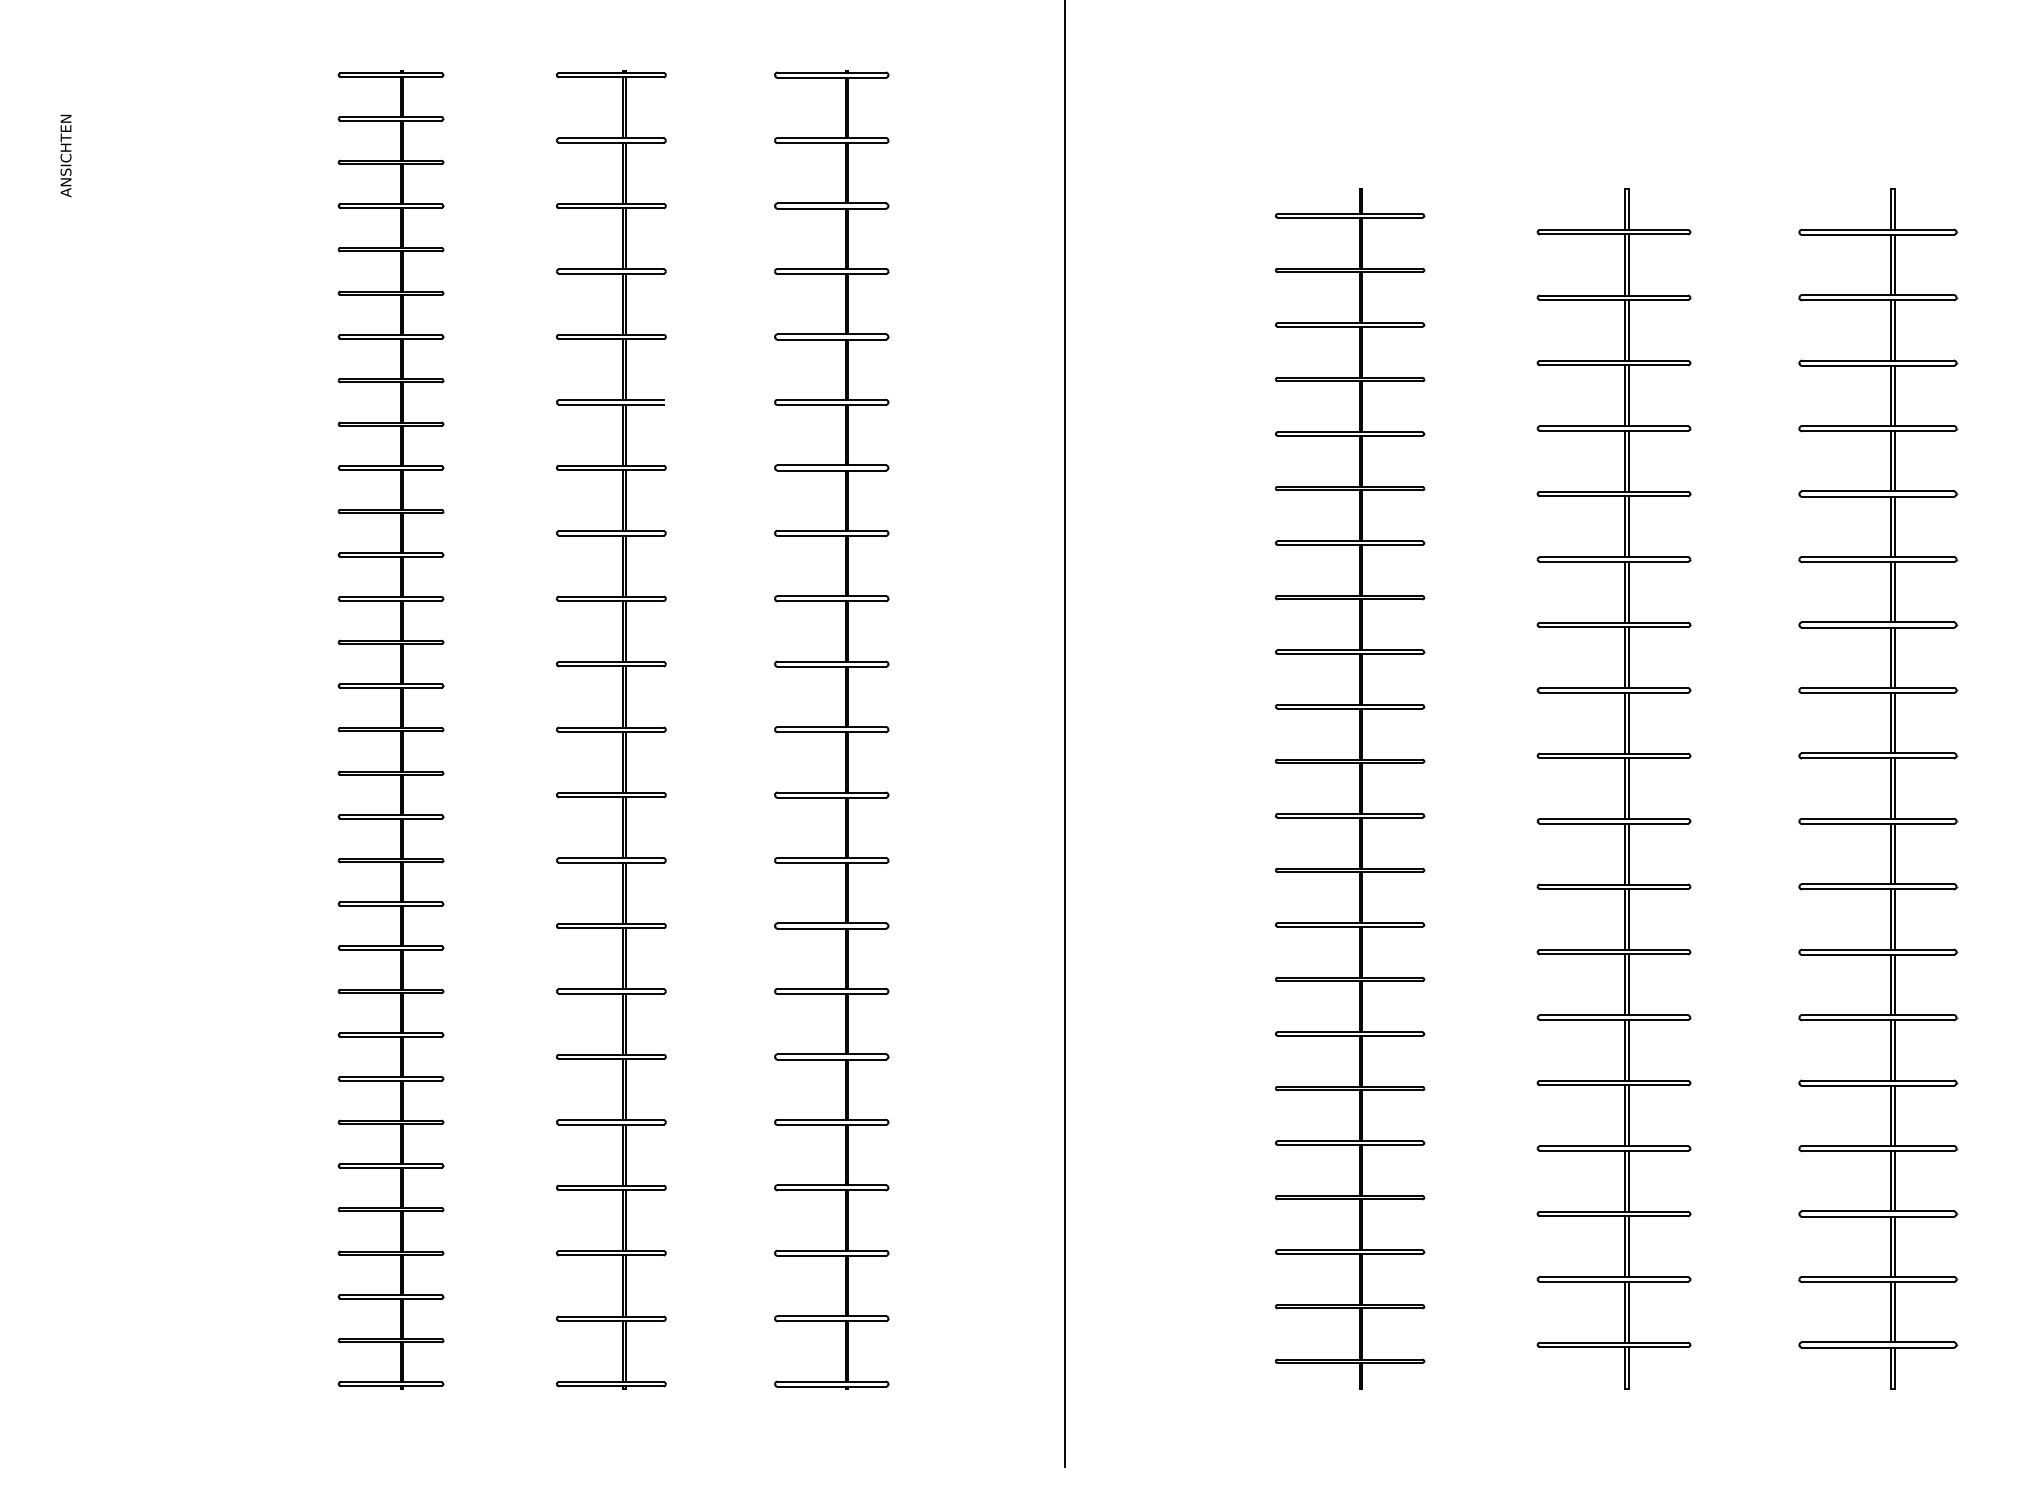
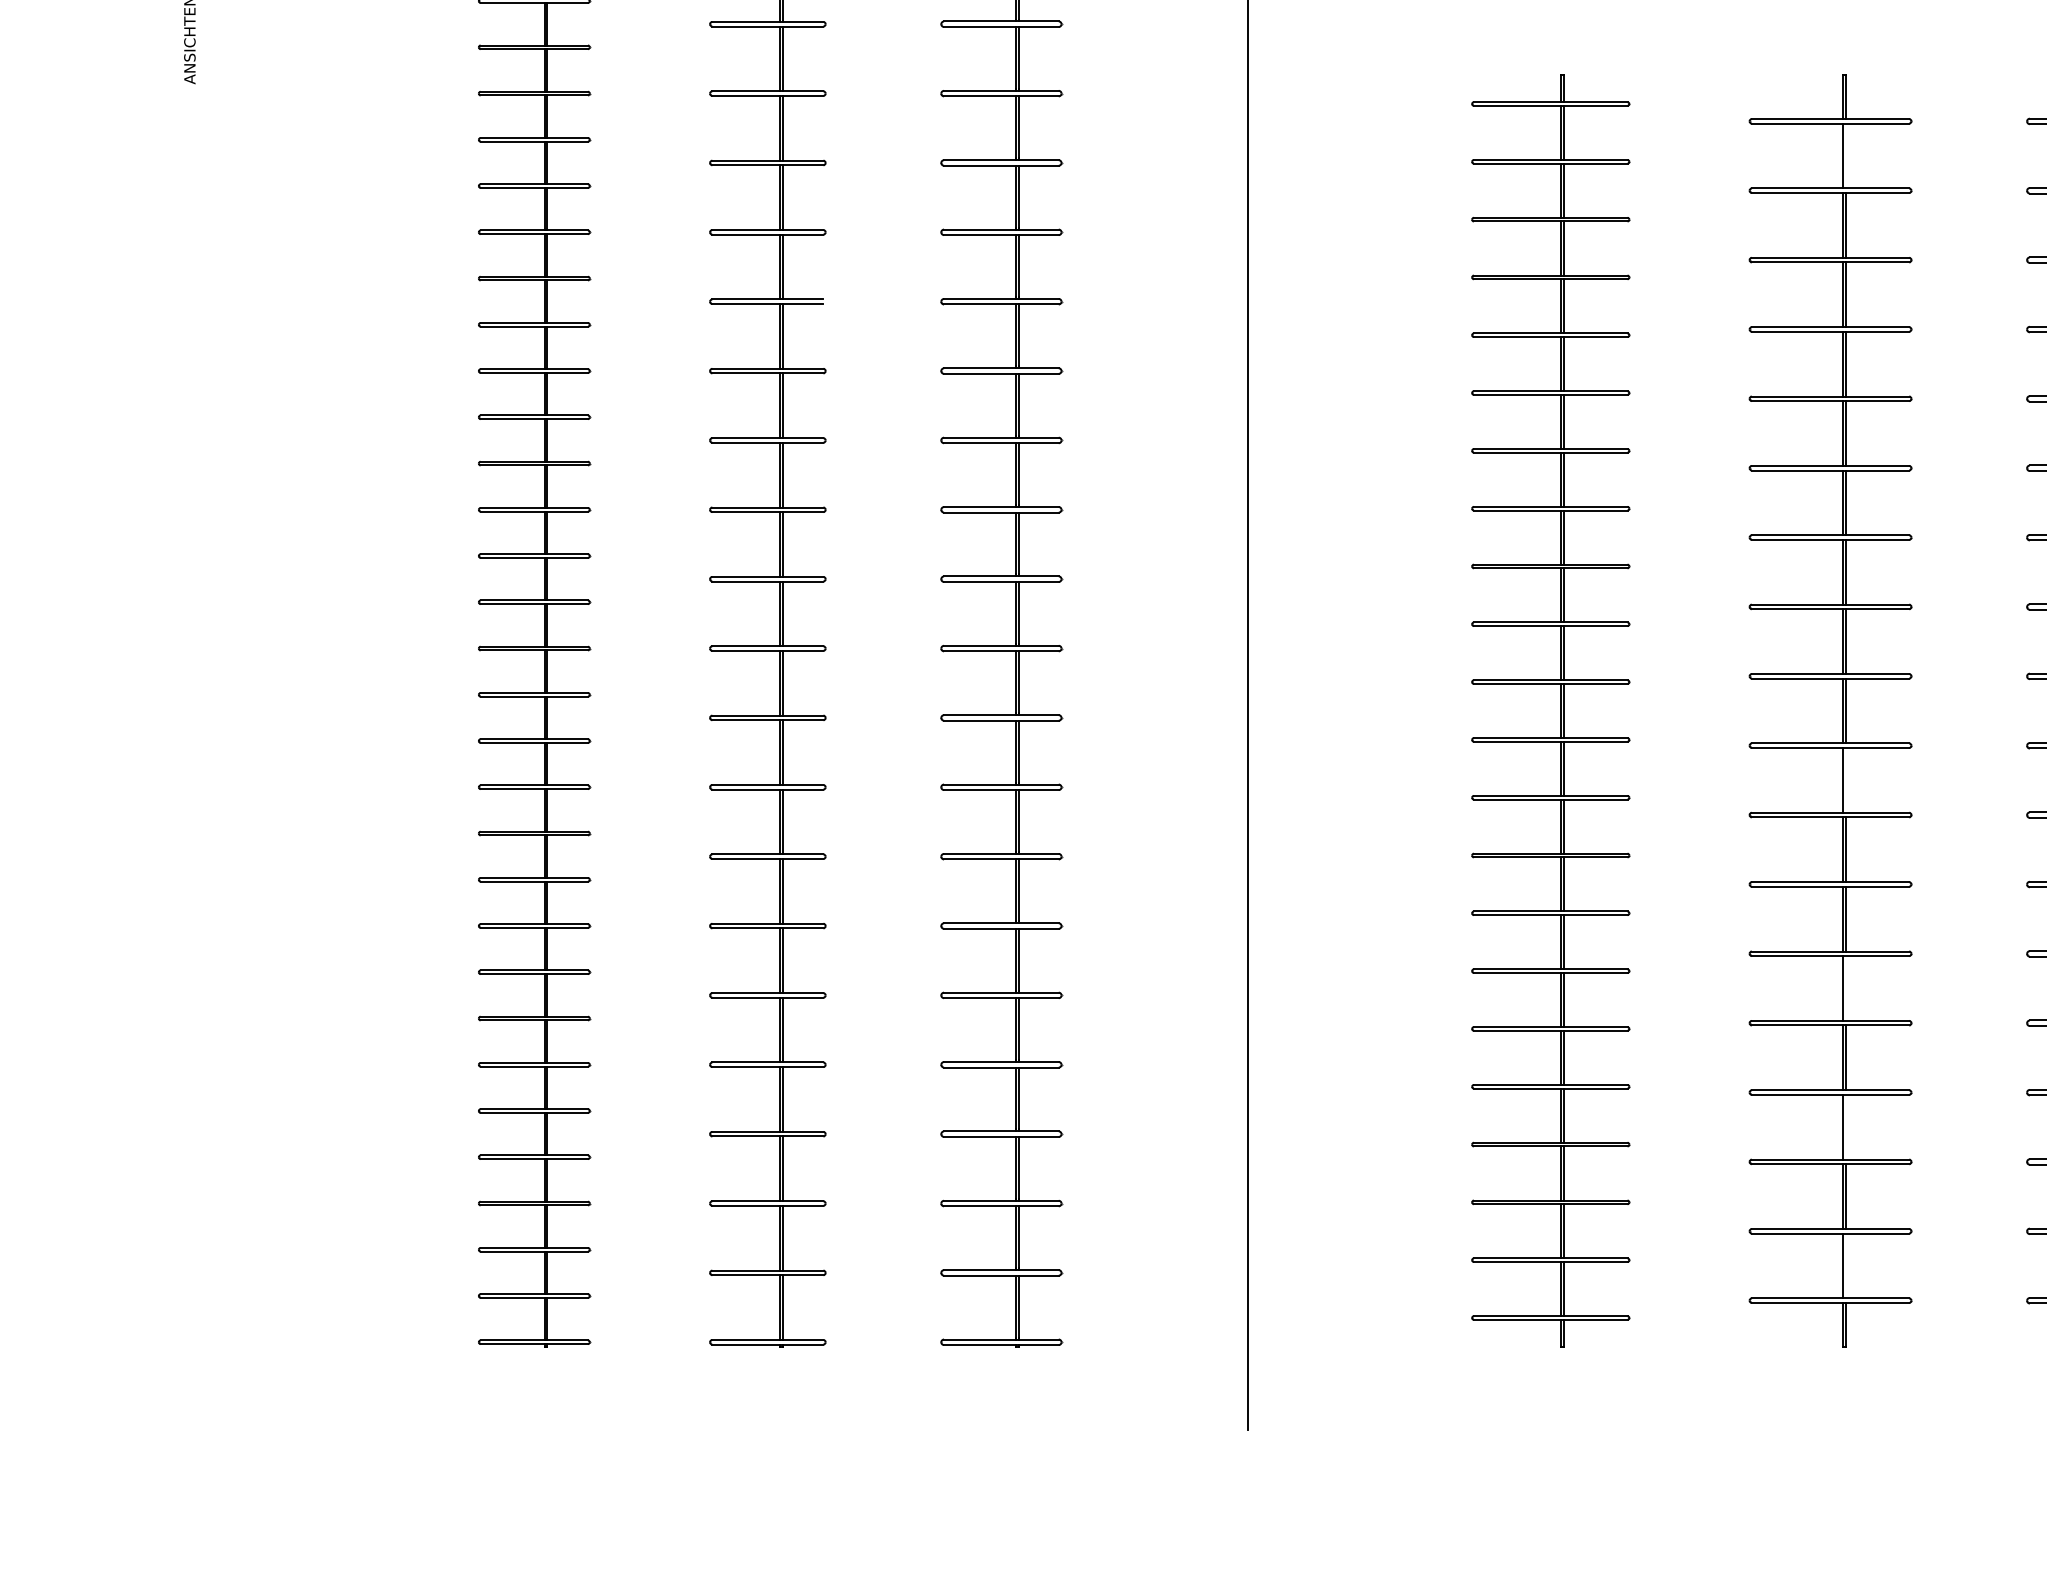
line: (1628, 264) -> (1845, 155), removed
line: (1628, 853) -> (1845, 779), removed
line: (1628, 1049) -> (1845, 987), removed
line: (1628, 1180) -> (1845, 1126), removed
line: (1628, 1311) -> (1845, 1265), removed

